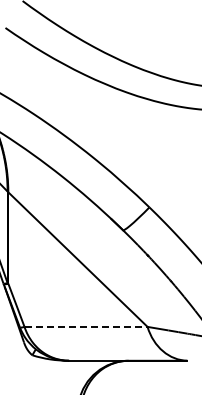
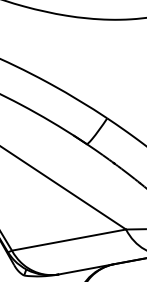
line: (86, 326) -> (69, 239), dashed -> solid

